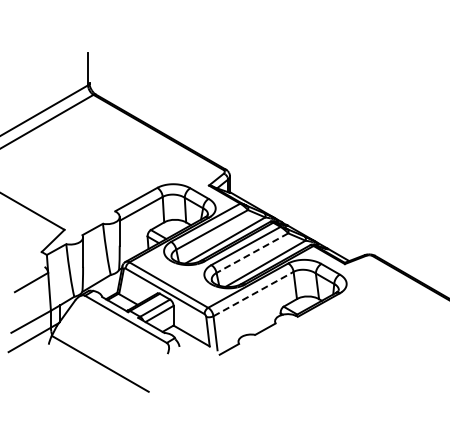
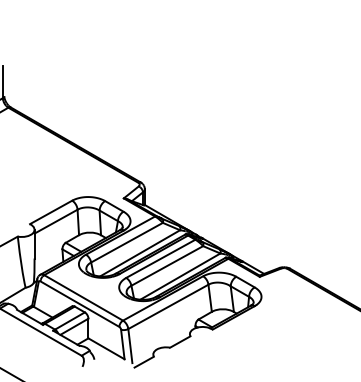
line: (252, 253) -> (167, 266), dashed -> solid
line: (253, 294) -> (168, 307), dashed -> solid

